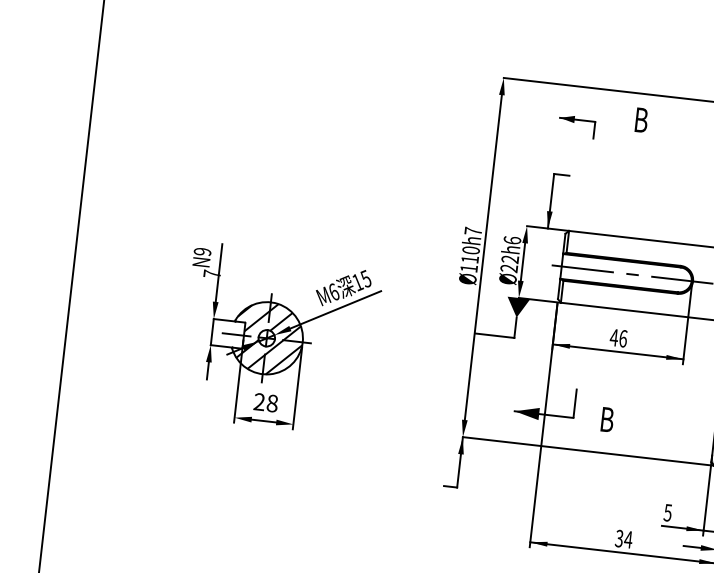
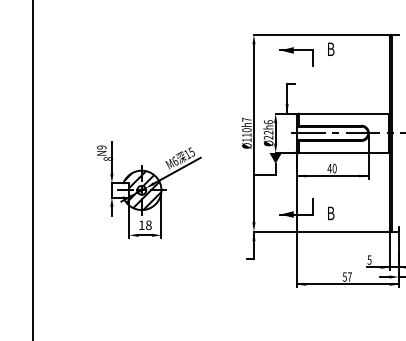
part: (576, 126) -> (296, 56), size x1.67
text: (212, 273) -> (108, 158), 7 -> 8
text: (623, 338) -> (334, 168), 46 -> 40
text: (259, 400) -> (141, 224), 28 -> 18
text: (624, 538) -> (347, 276), 34 -> 57

